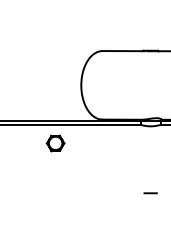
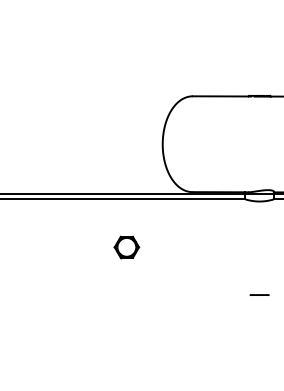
part: (55, 143) -> (126, 247), moved

